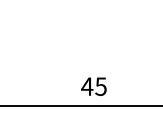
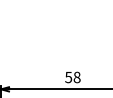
text: (93, 86) -> (72, 77), 45 -> 58

